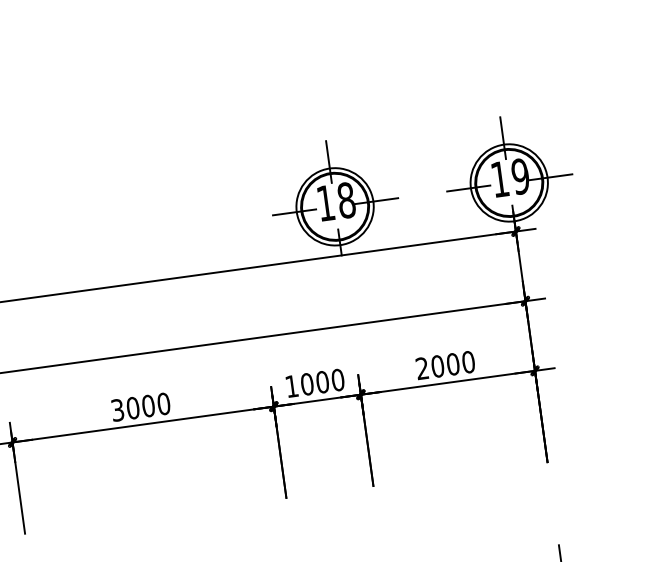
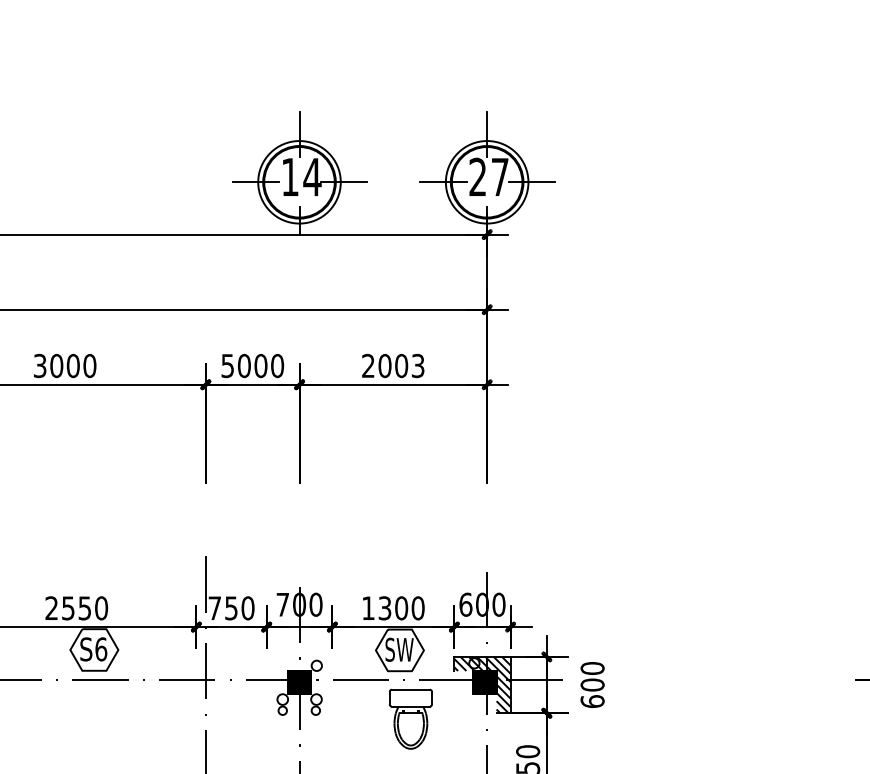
text: (509, 177) -> (488, 176), 19 -> 27
text: (346, 199) -> (312, 176), 18 -> 14
text: (468, 362) -> (417, 366), 2000 -> 2003
text: (291, 386) -> (227, 366), 1000 -> 5000

